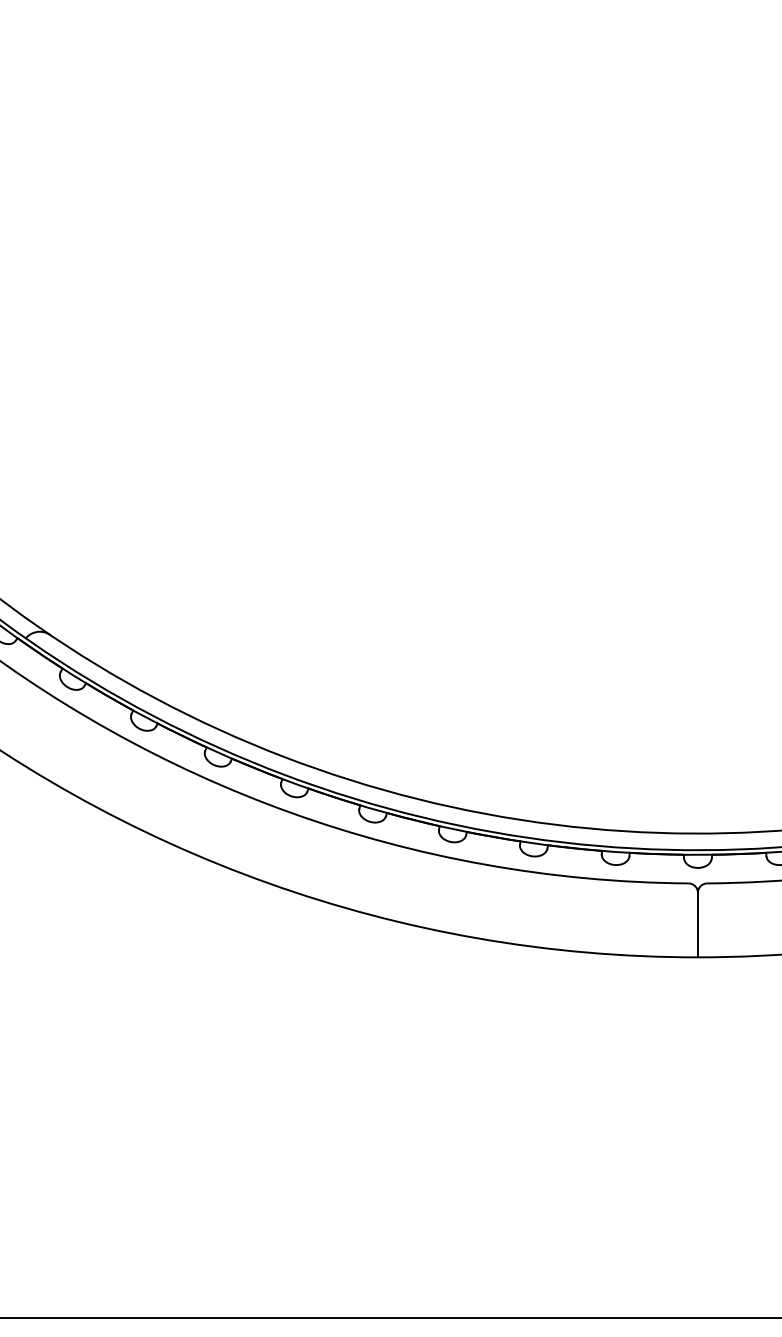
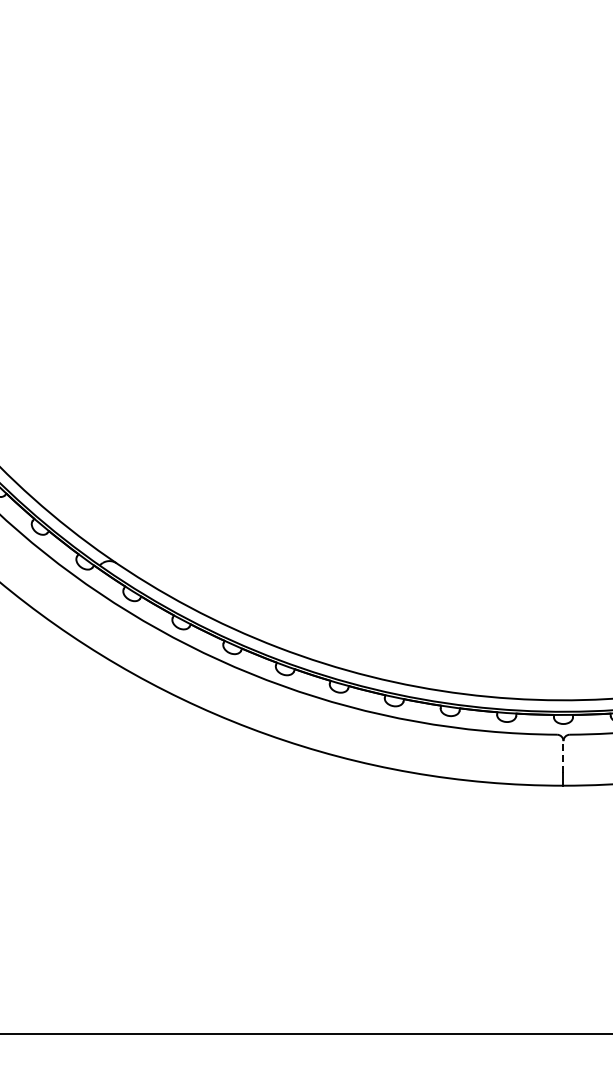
line: (697, 916) -> (563, 757), solid -> dashed

